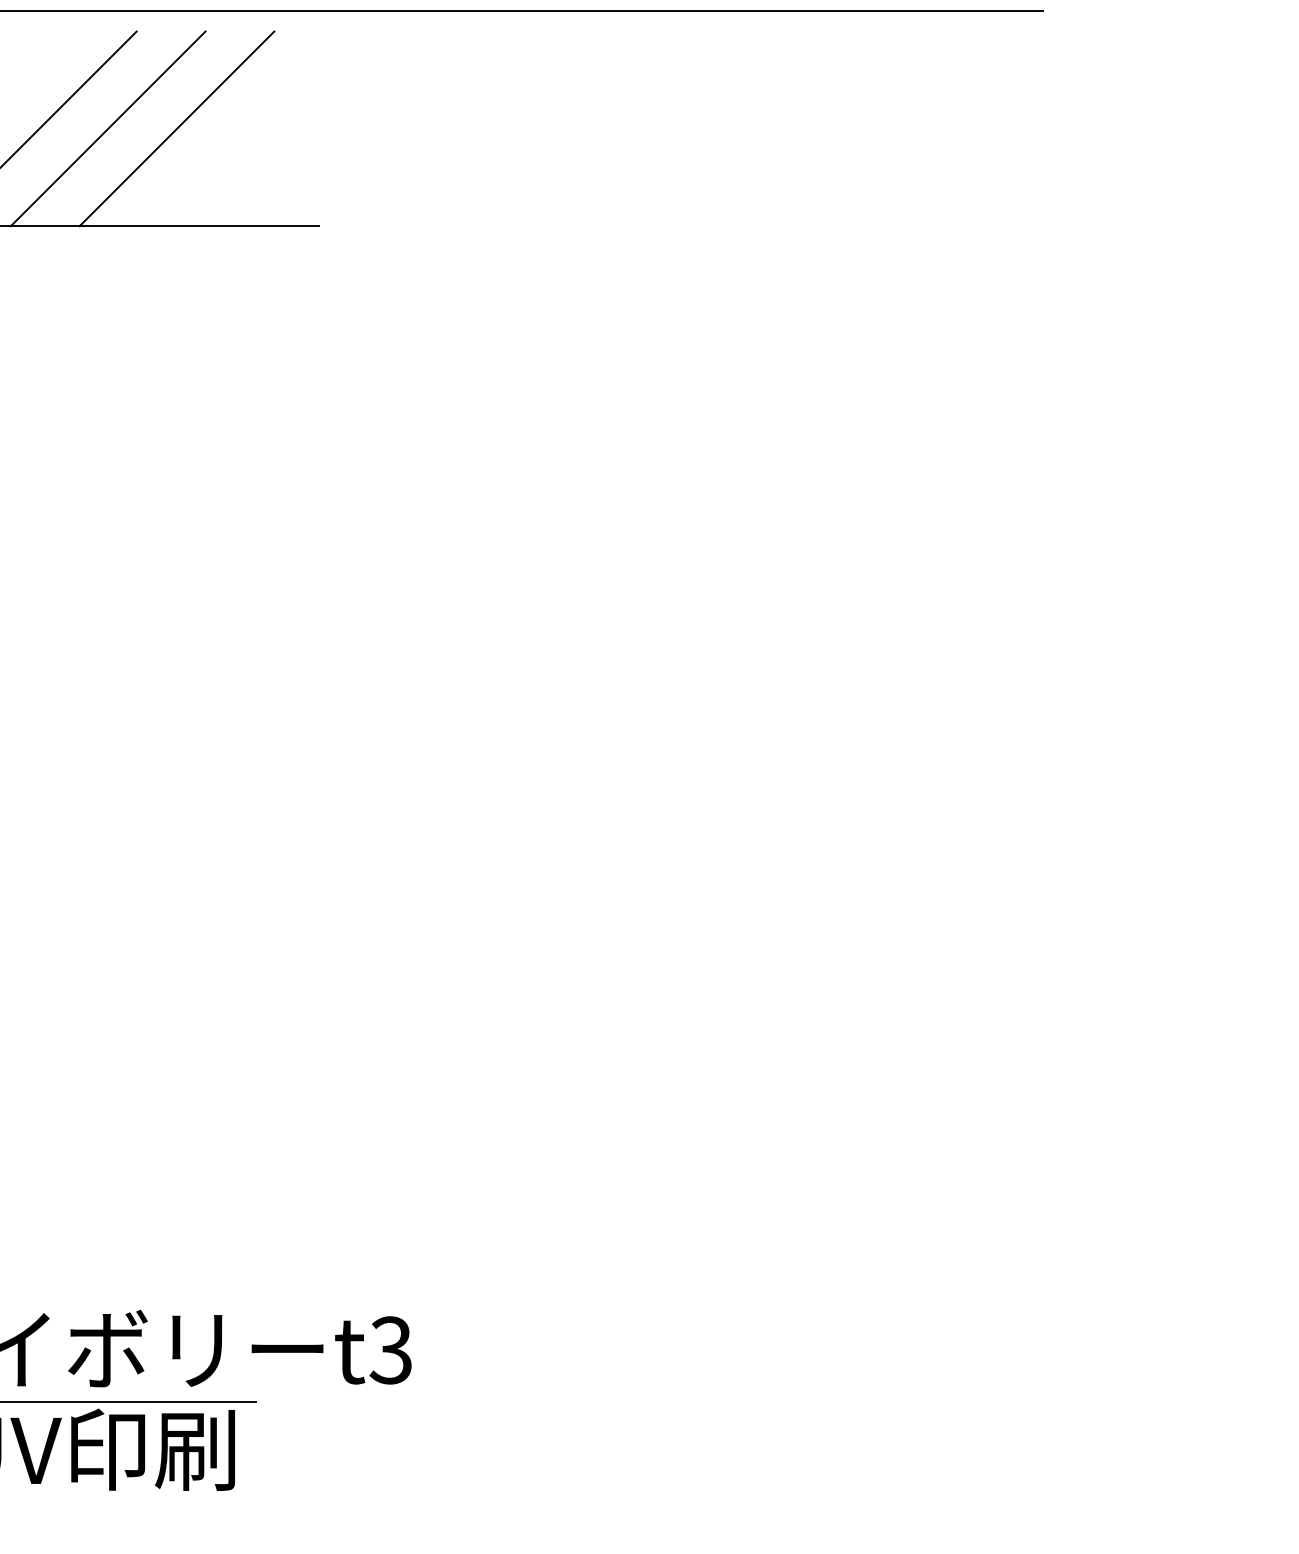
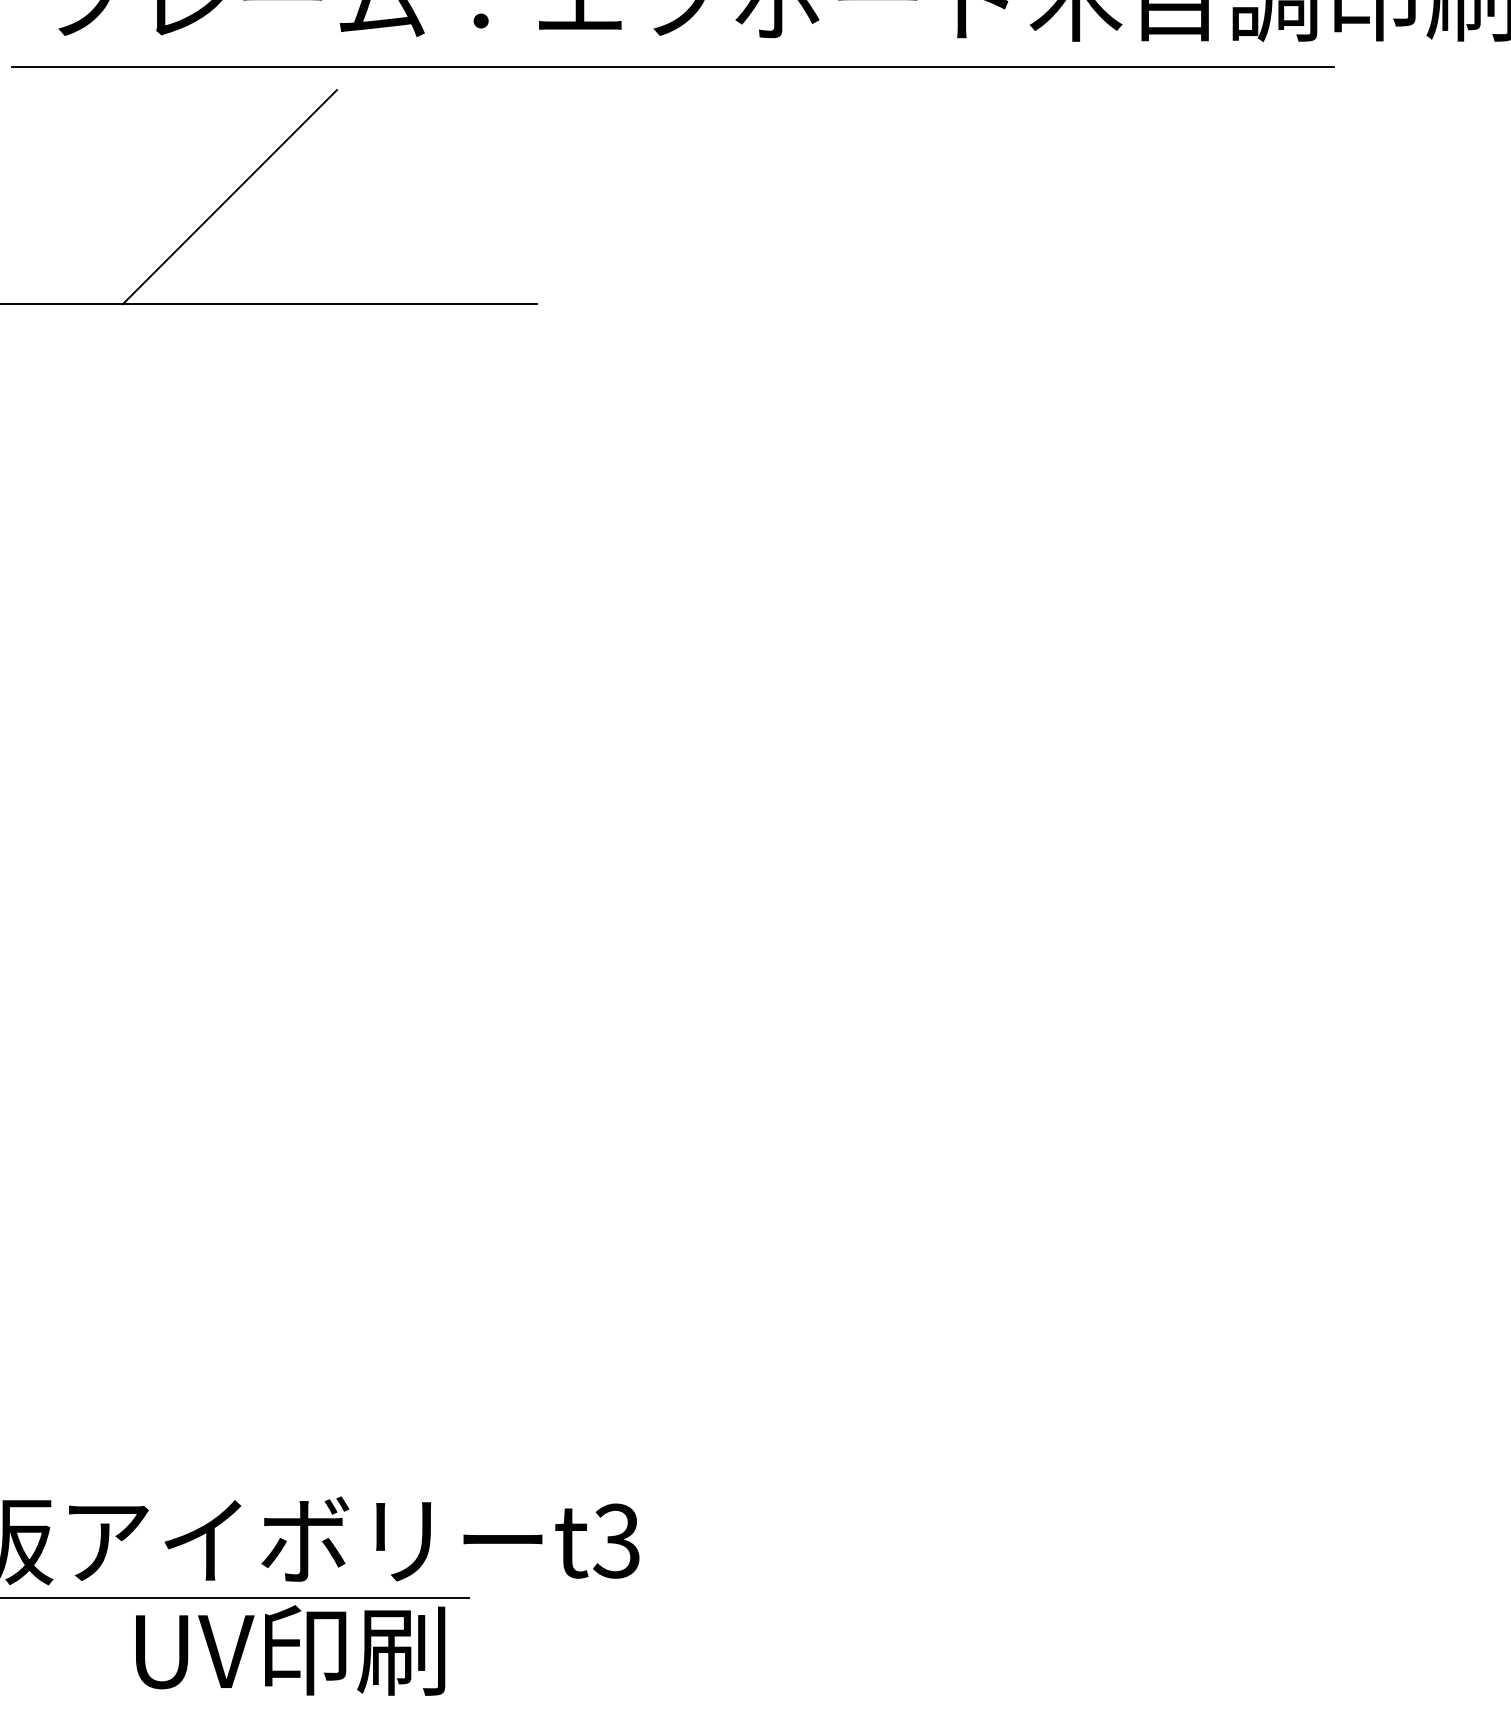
line: (108, 129) -> (305, 197), removed
line: (177, 129) -> (381, 197), removed

